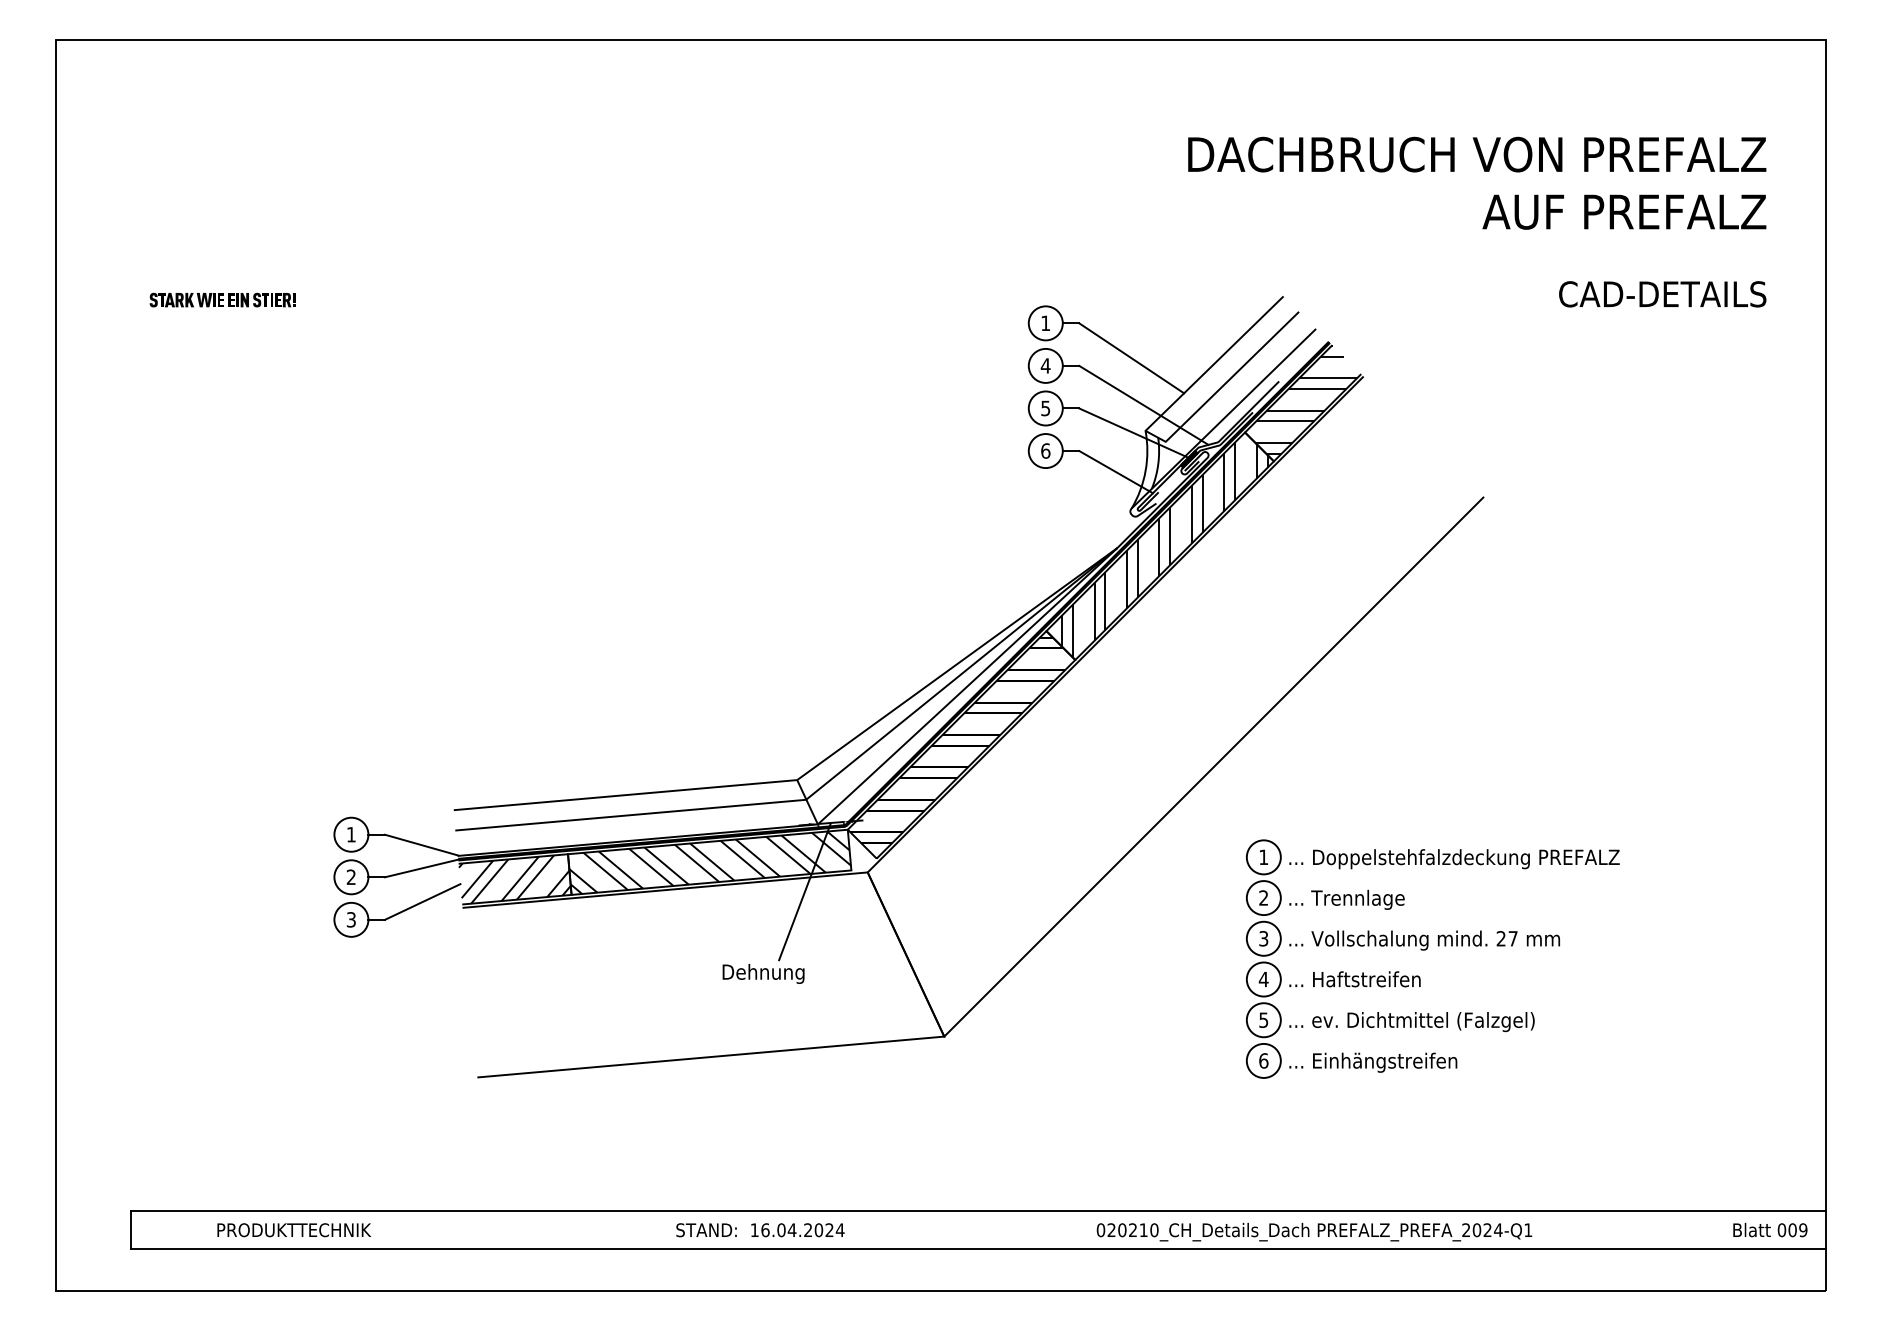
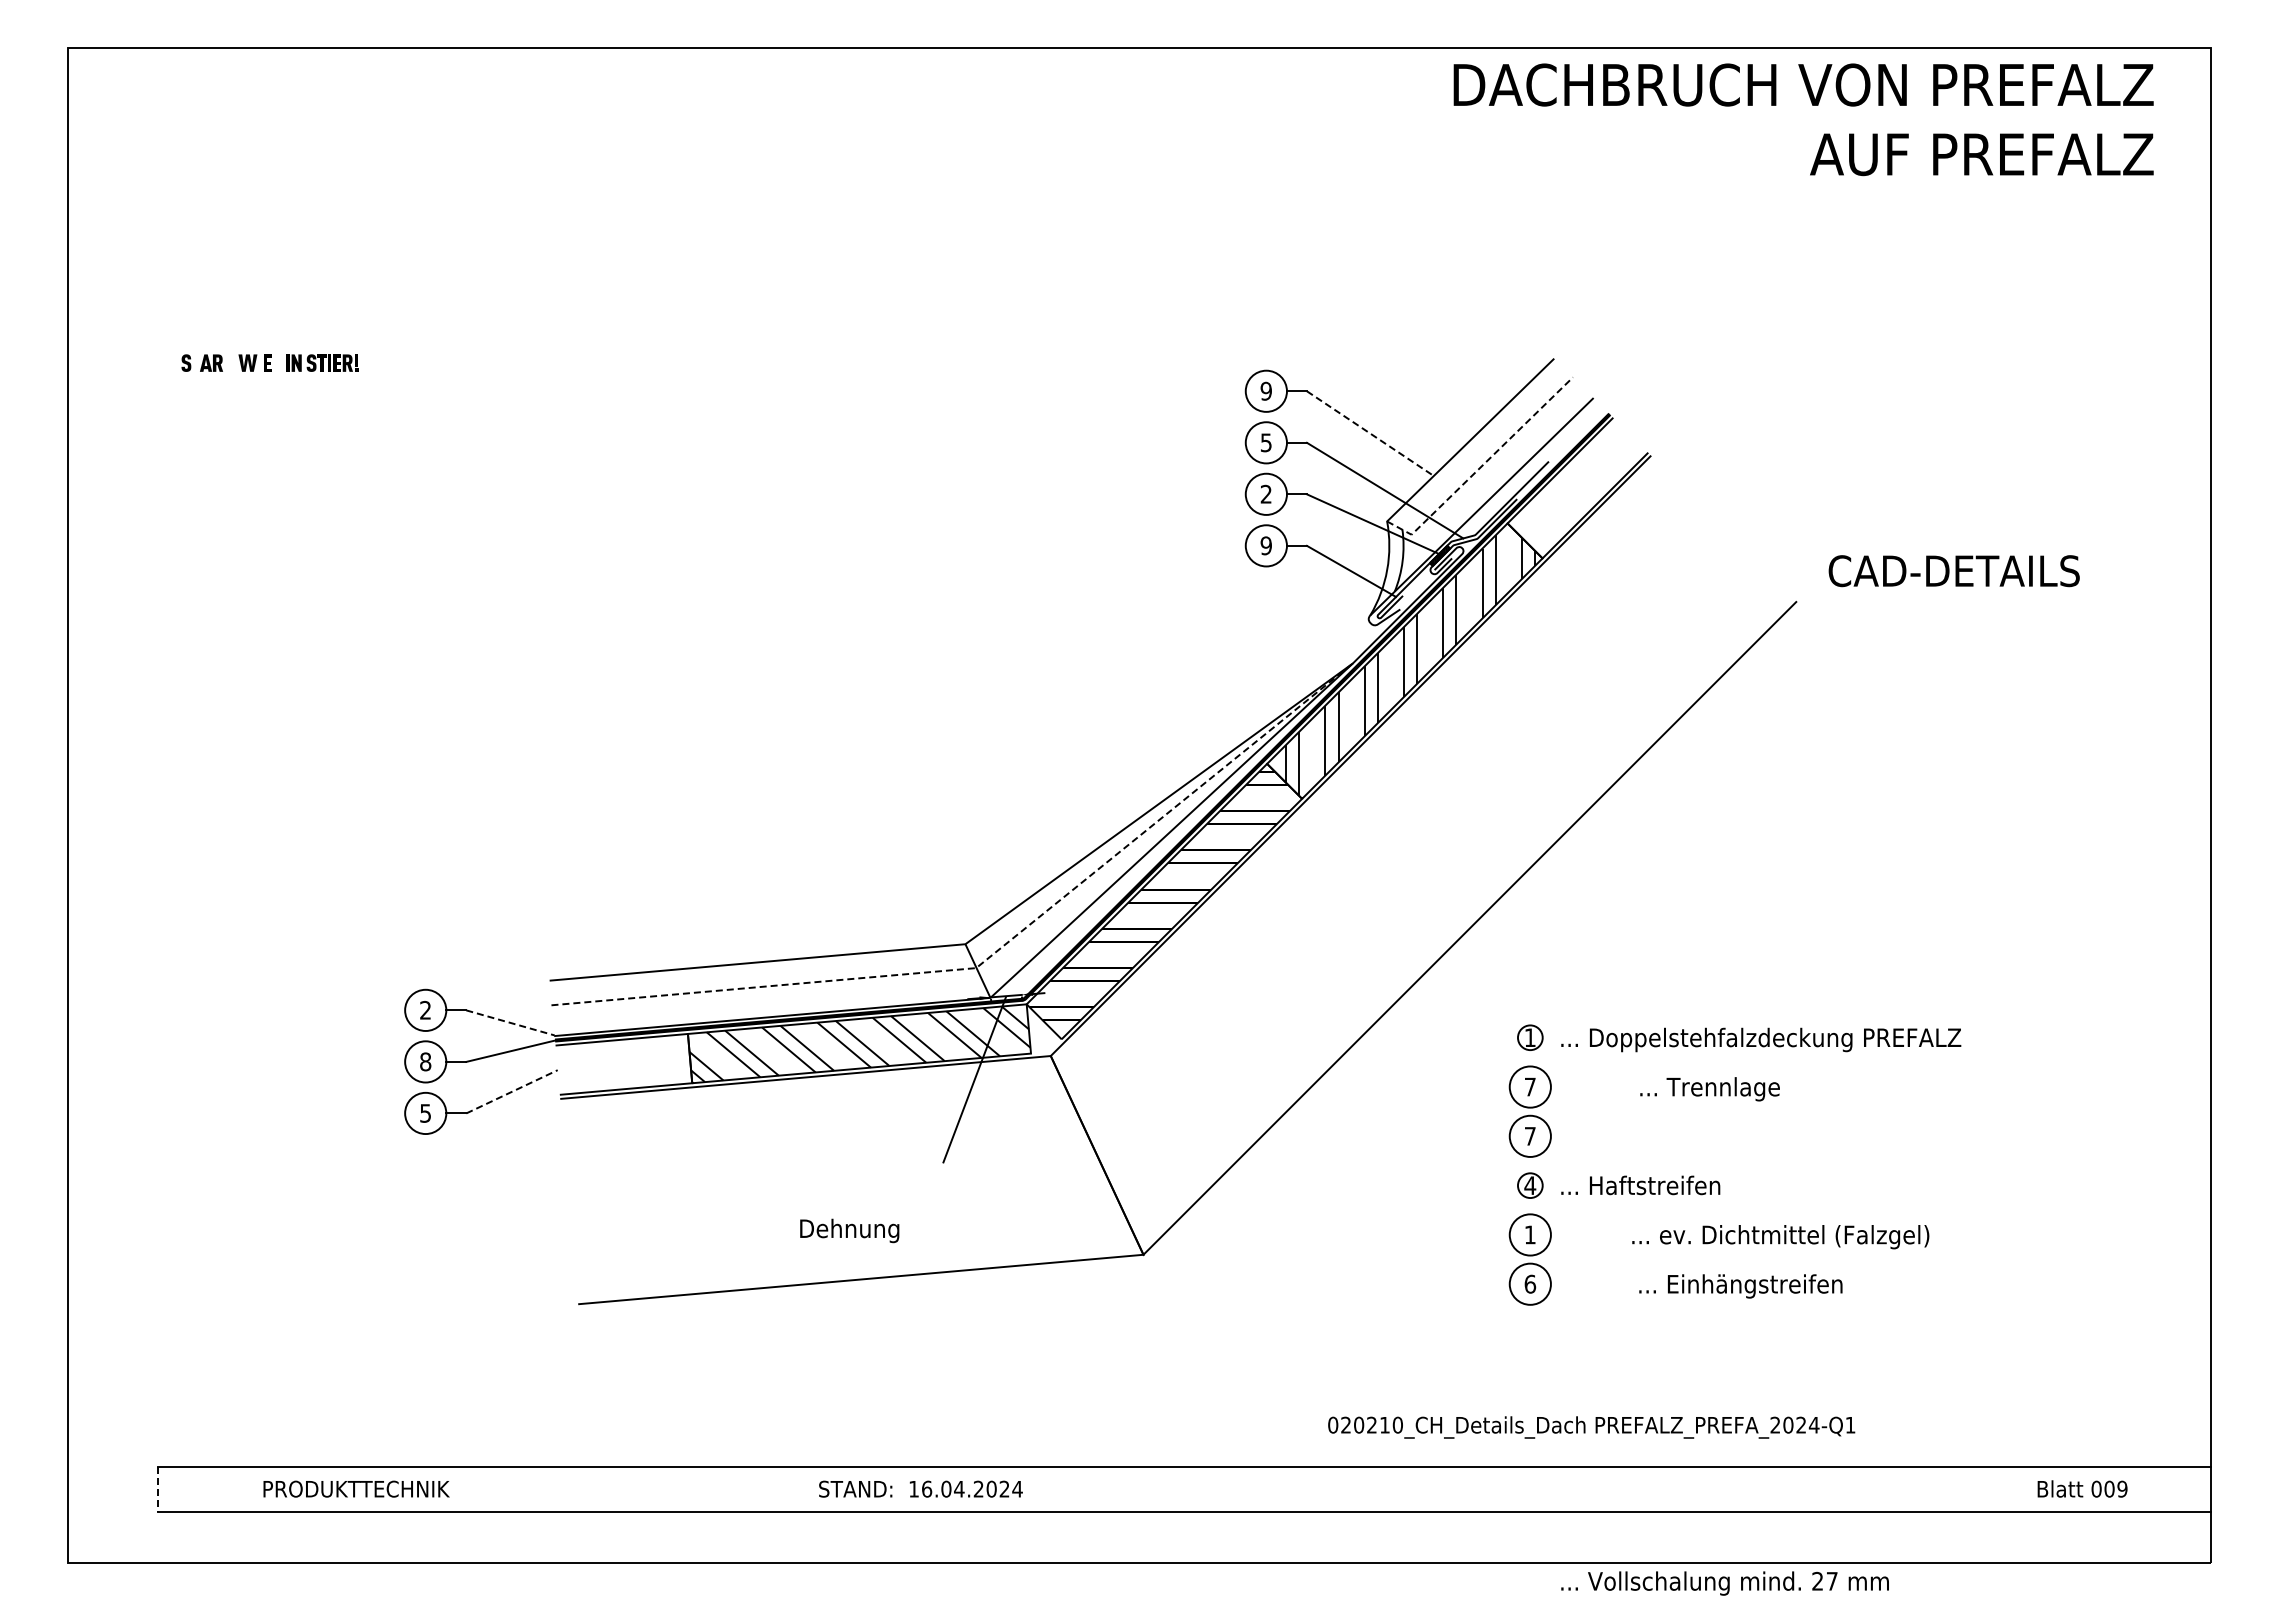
text: (1477, 183) -> (1803, 119), moved
text: (1662, 294) -> (1953, 571), moved
fill: (162, 299) -> (196, 362), removed
fill: (189, 299) -> (229, 362), removed
fill: (214, 299) -> (259, 362), removed
fill: (231, 299) -> (280, 362), removed
text: (1045, 322) -> (1265, 390), 1 -> 9
line: (1131, 358) -> (1370, 433), solid -> dashed
text: (1045, 365) -> (1266, 442), 4 -> 5
line: (1224, 384) -> (1482, 465), solid -> dashed
hatch: (1306, 399) -> (1581, 483), removed
text: (1045, 407) -> (1266, 493), 5 -> 2
text: (1045, 450) -> (1266, 545), 6 -> 9
line: (824, 784) -> (998, 949), solid -> dashed
text: (351, 834) -> (425, 1009), 1 -> 2
line: (421, 844) -> (510, 1022), solid -> dashed
circle: (1263, 857) -> (1529, 1037), size x0.6
text: (351, 876) -> (425, 1061), 2 -> 8
hatch: (514, 879) -> (623, 1064), removed
text: (1263, 897) -> (1529, 1086), 2 -> 7
text: (1346, 900) -> (1709, 1089), moved
line: (423, 901) -> (512, 1091), solid -> dashed
text: (351, 919) -> (425, 1112), 3 -> 5
text: (1263, 938) -> (1529, 1135), 3 -> 7
text: (1424, 940) -> (1724, 1583), moved
text: (763, 973) -> (849, 1230), moved
circle: (1263, 979) -> (1529, 1185), size x0.6
text: (1263, 1019) -> (1529, 1234), 5 -> 1
text: (1411, 1022) -> (1780, 1237), moved
text: (1372, 1062) -> (1740, 1286), moved
text: (1770, 1229) -> (2082, 1488), moved
line: (130, 1230) -> (158, 1489), solid -> dashed
text: (1314, 1232) -> (1591, 1427), moved

